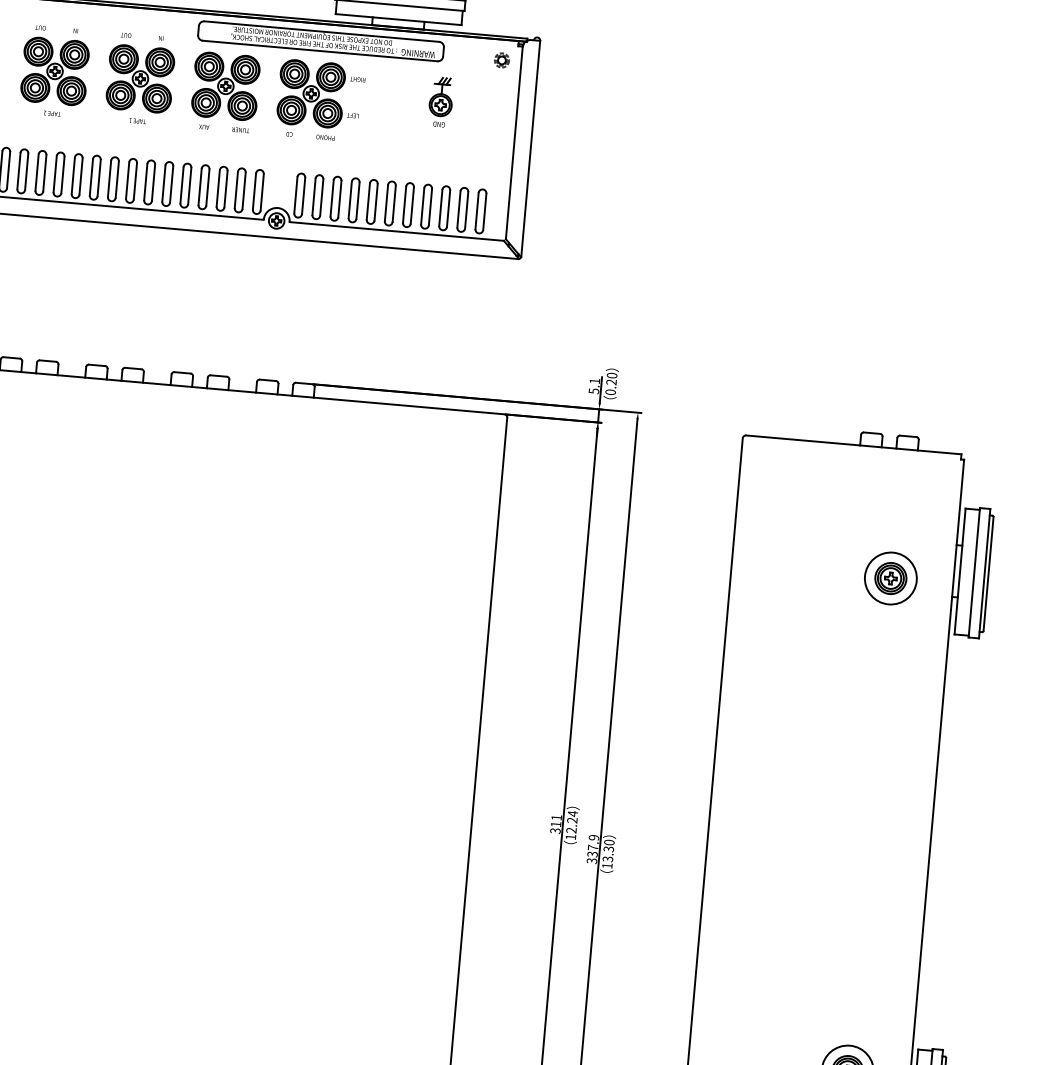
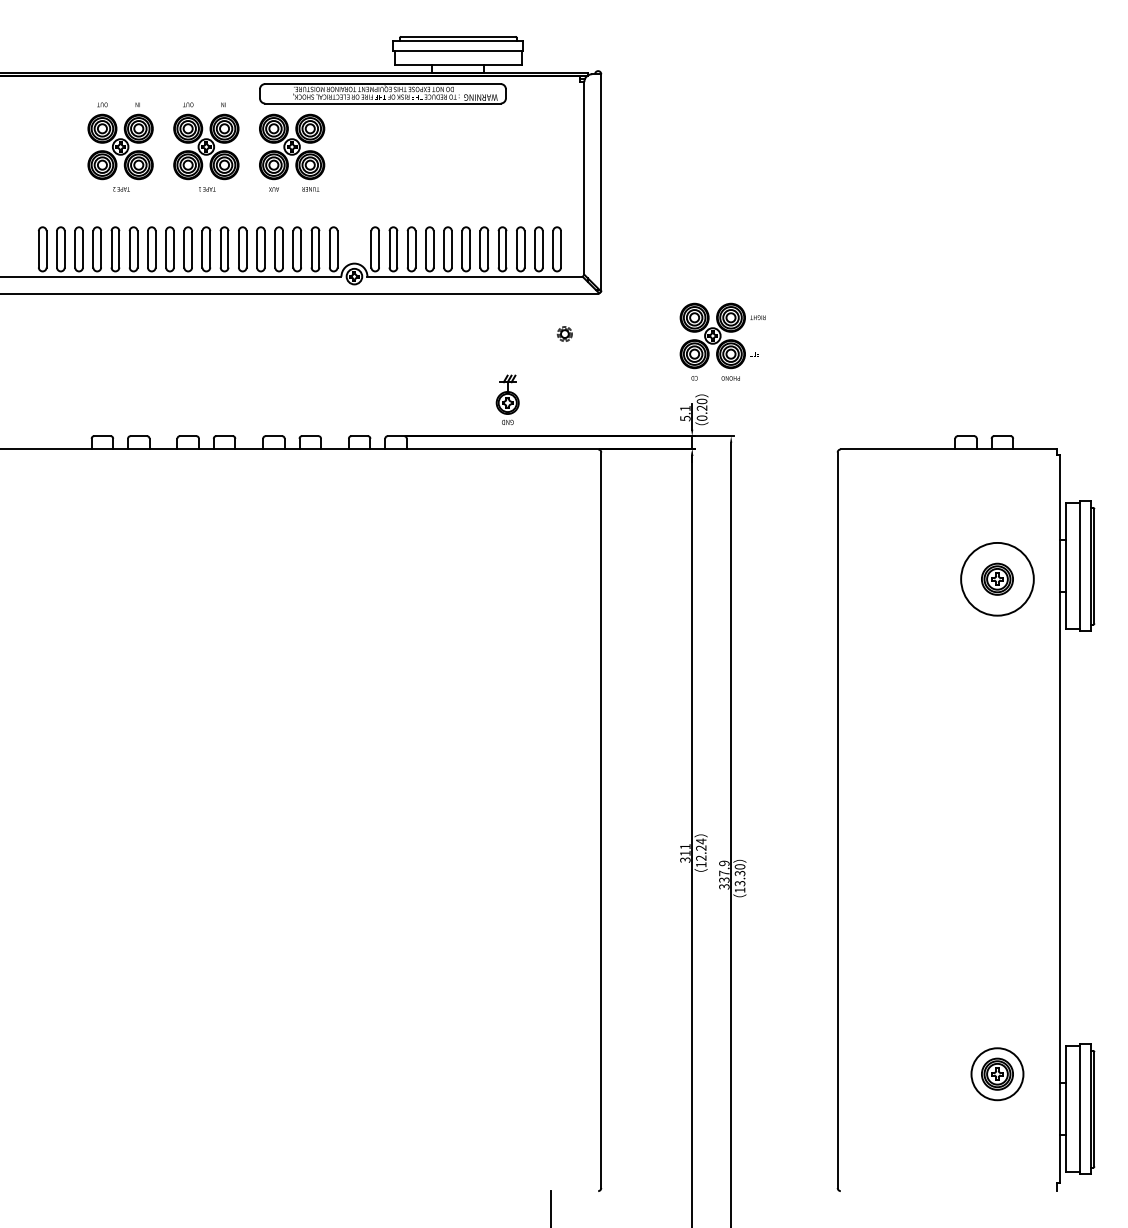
part: (501, 59) -> (564, 333), moved
part: (320, 100) -> (722, 341), moved
part: (440, 101) -> (507, 399), moved
circle: (890, 578) -> (997, 579), size x1.4

